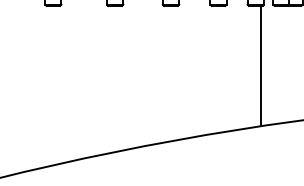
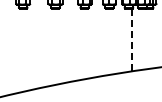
line: (260, 67) -> (131, 40), solid -> dashed

